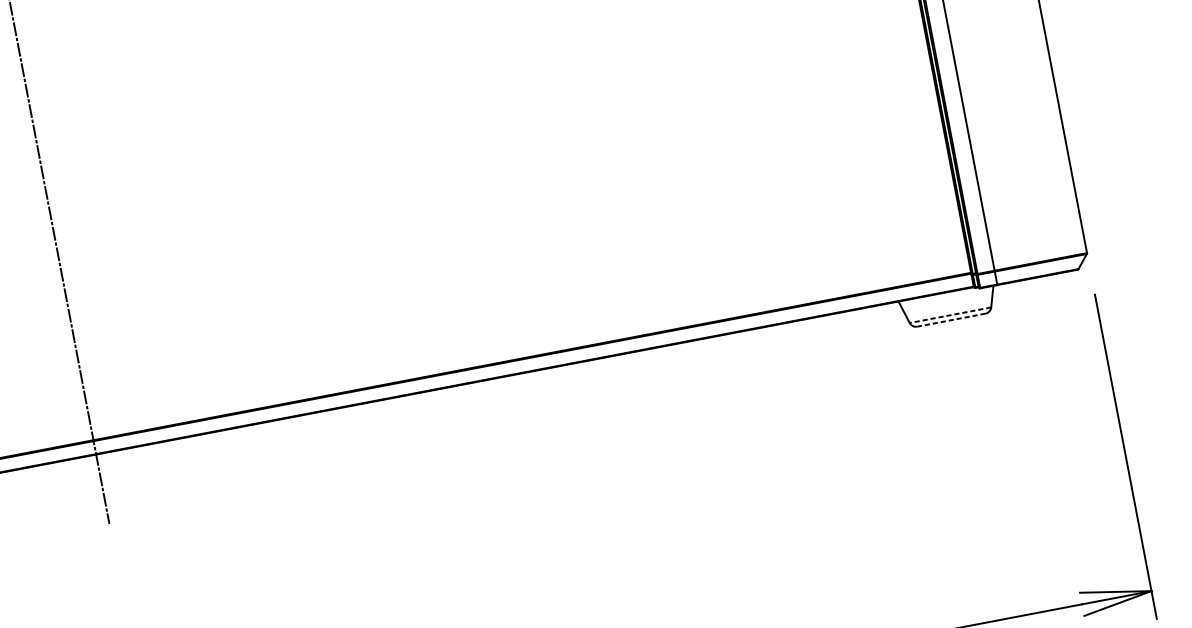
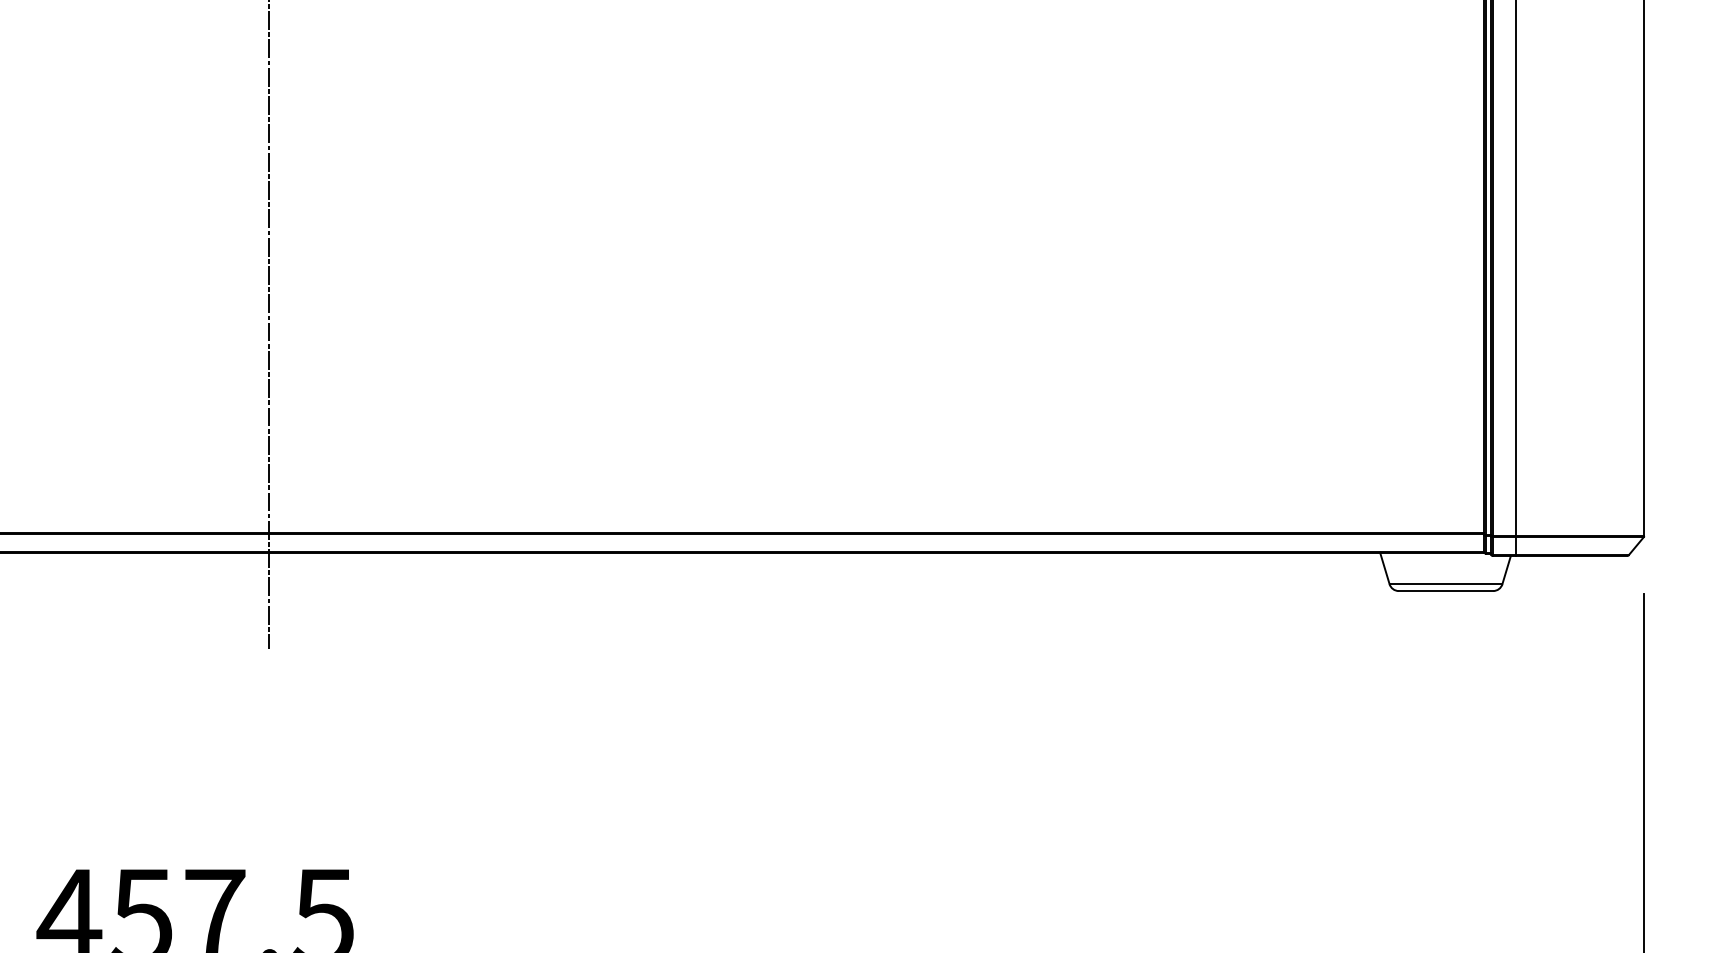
line: (950, 315) -> (1445, 584), dashed -> solid
line: (951, 320) -> (1445, 591), dashed -> solid

